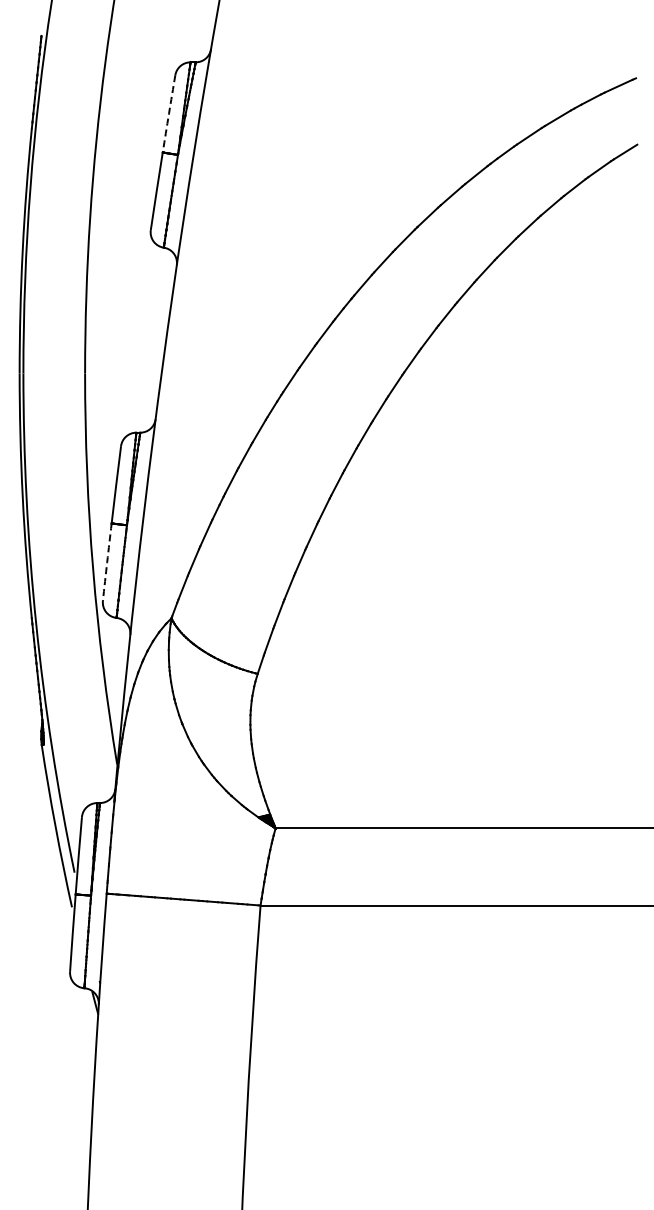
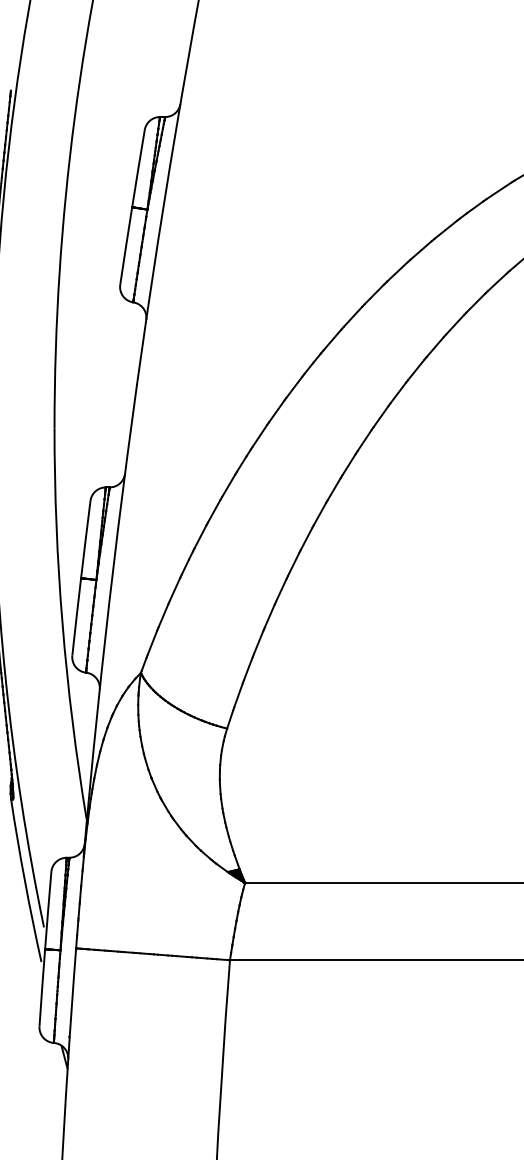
arc: (168, 113) -> (137, 168), dashed -> solid
arc: (107, 562) -> (76, 617), dashed -> solid

